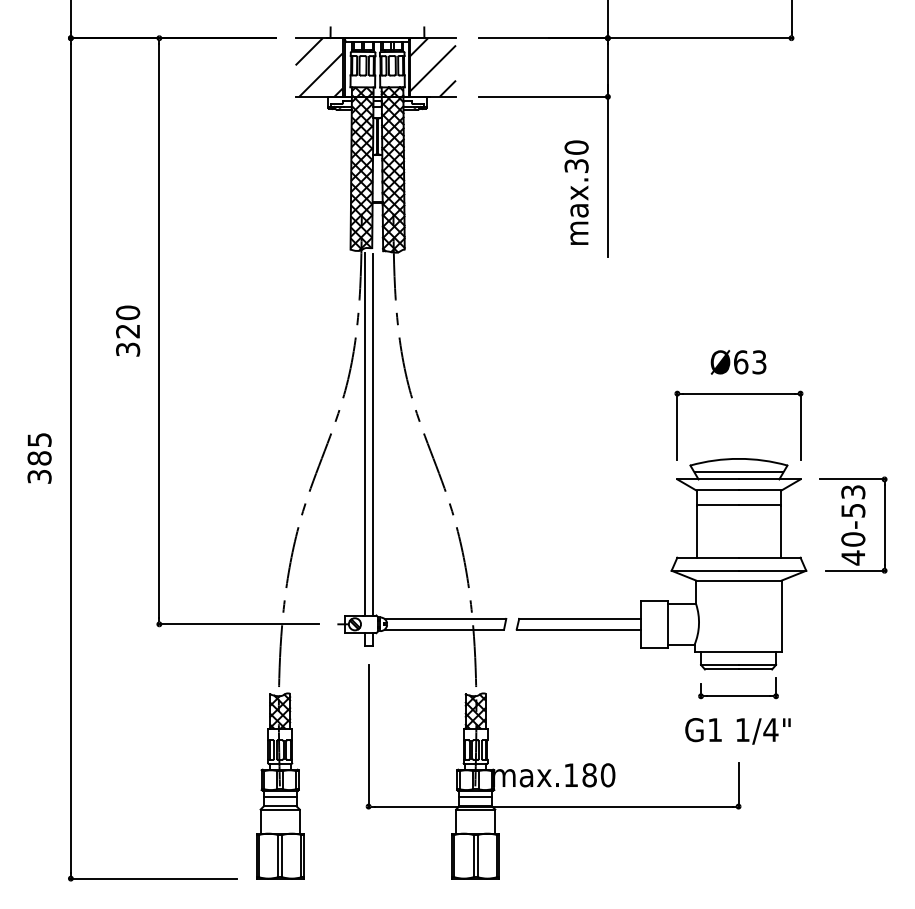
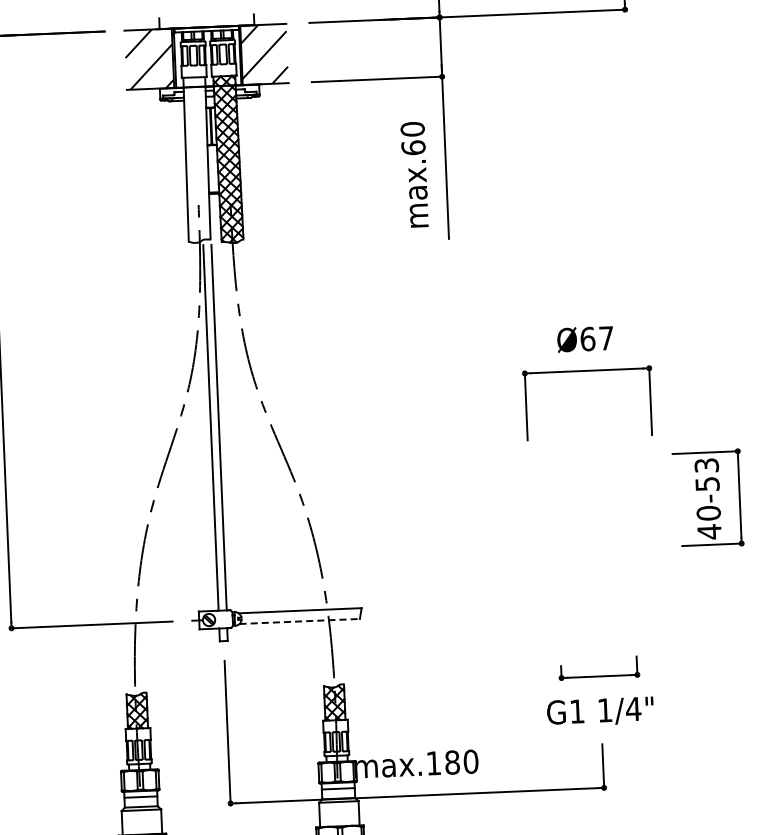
text: (576, 165) -> (413, 147), max.30 -> max.60
hatch: (361, 168) -> (196, 159), removed
text: (759, 362) -> (606, 338), Ø63 -> Ø67
part: (671, 568) -> (526, 550), removed
line: (444, 629) -> (299, 621), solid -> dashed

